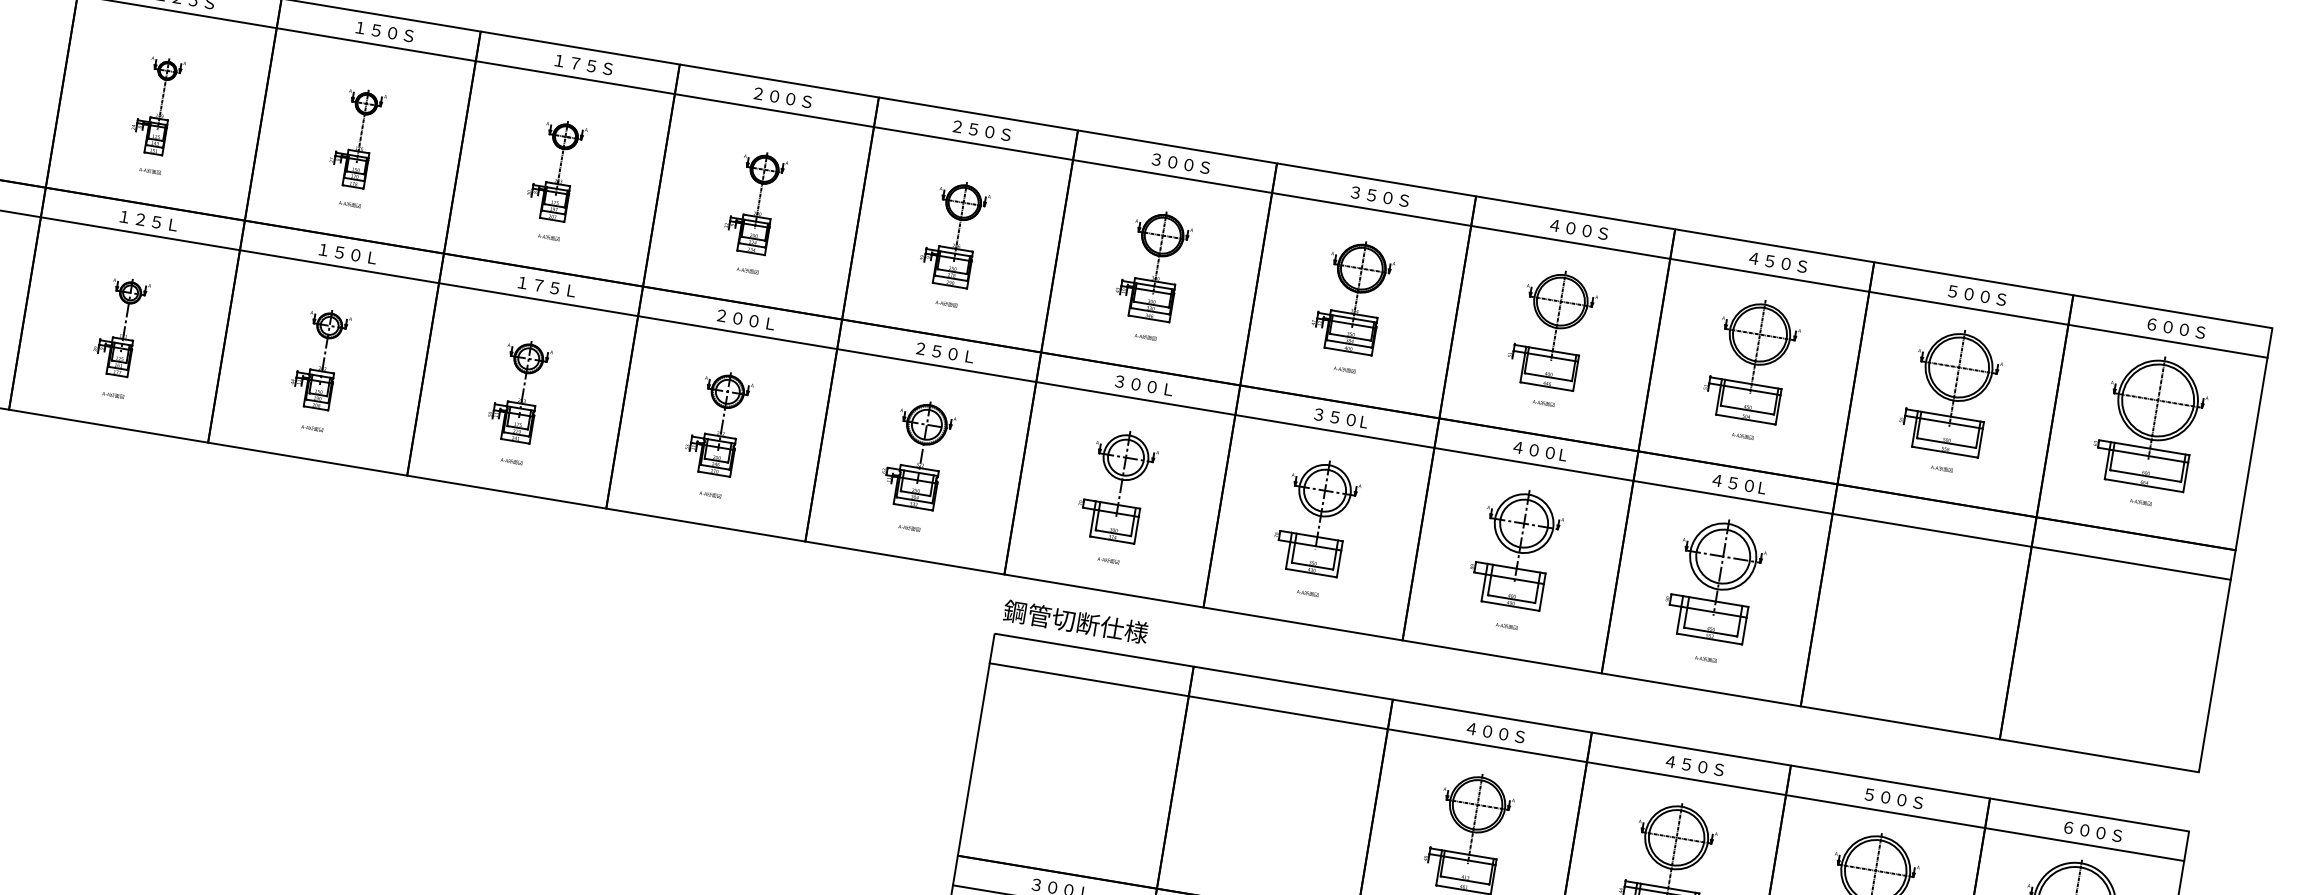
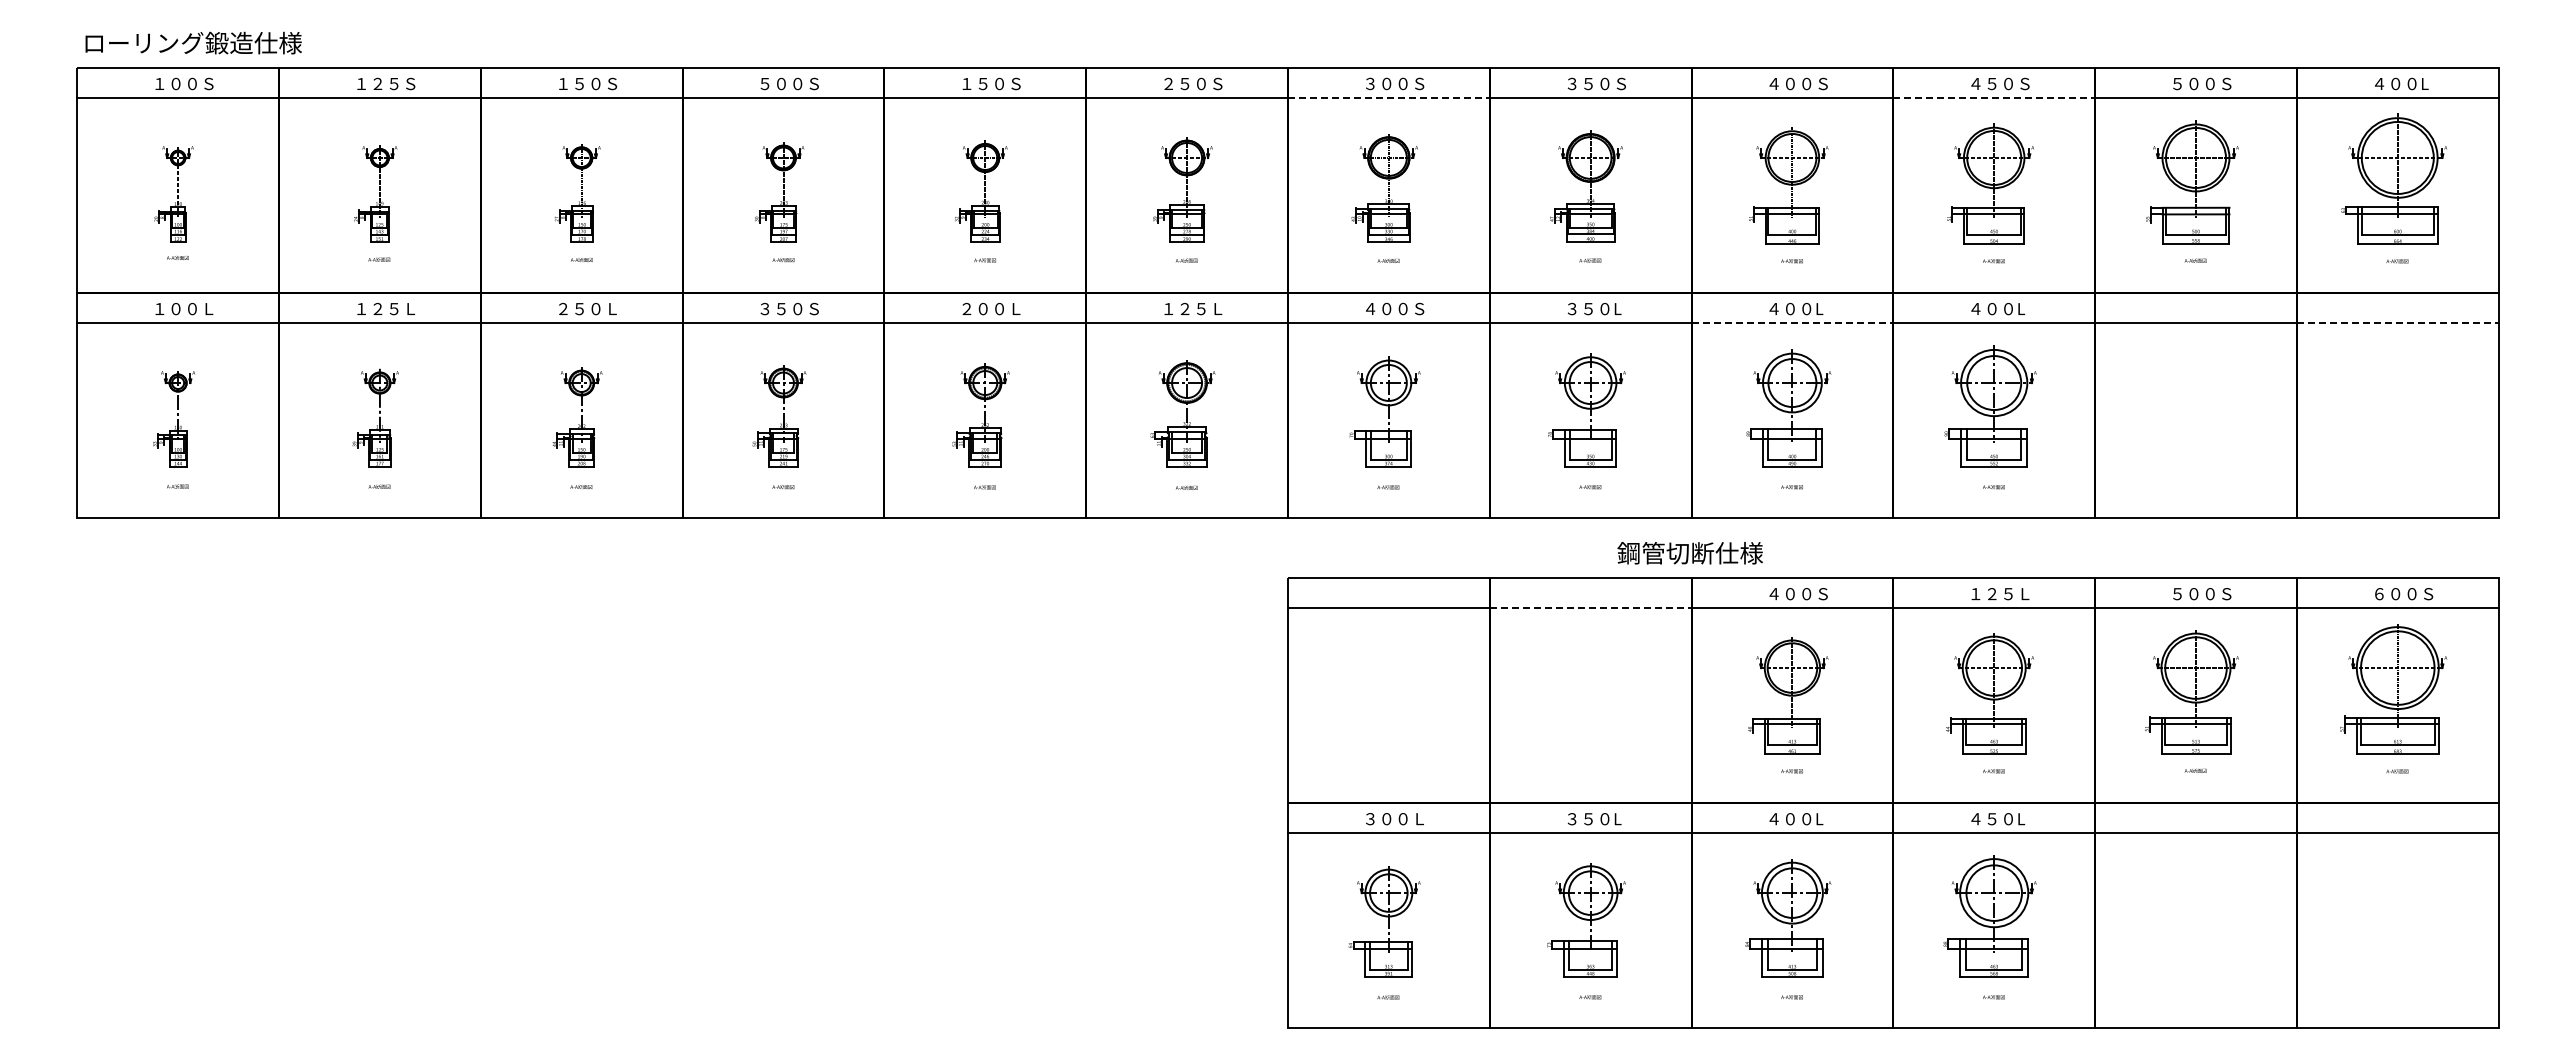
text: (575, 63) -> (781, 83), １７５Ｓ -> ５００Ｓ
text: (766, 94) -> (974, 83), ２００Ｓ -> １５０Ｓ
line: (1172, 175) -> (1388, 97), solid -> dashed
text: (323, 248) -> (562, 307), １５０Ｌ -> ２５０Ｌ
line: (1770, 274) -> (1994, 97), solid -> dashed
text: (546, 286) -> (789, 308), １７５Ｌ -> ３５０Ｓ
text: (2175, 327) -> (2403, 83), ６００Ｓ -> ４００L
text: (936, 350) -> (1184, 308), ２５０Ｌ -> １２５Ｌ
text: (1144, 385) -> (1395, 308), ３００Ｌ -> ４００Ｓ
line: (1533, 464) -> (1792, 323), solid -> dashed
text: (1732, 483) -> (1991, 309), ４５０L -> ４００L
line: (2130, 563) -> (2397, 323), solid -> dashed
text: (1075, 622) -> (1689, 553), moved
line: (1288, 713) -> (1590, 608), solid -> dashed
text: (1694, 766) -> (2000, 594), ４５０Ｓ -> １２５Ｌ

